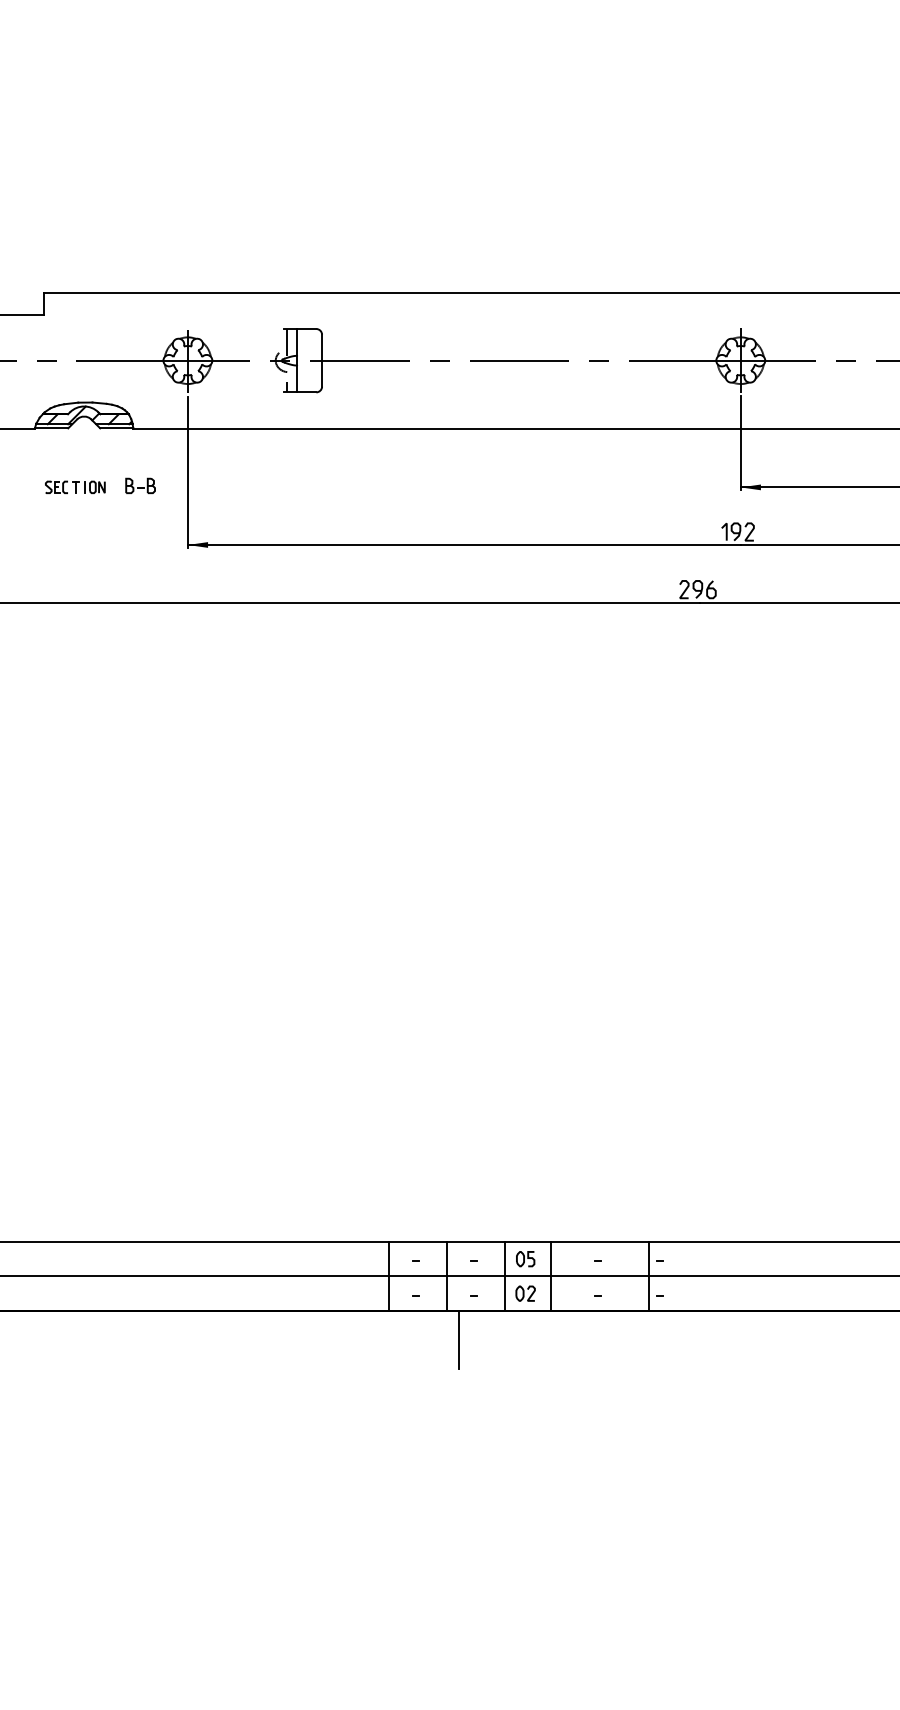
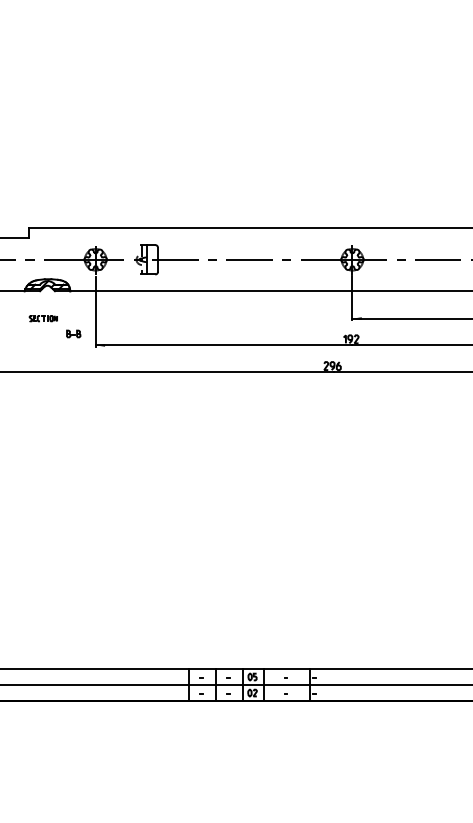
part: (140, 484) -> (73, 333), moved
line: (458, 1339) -> (221, 714), removed

